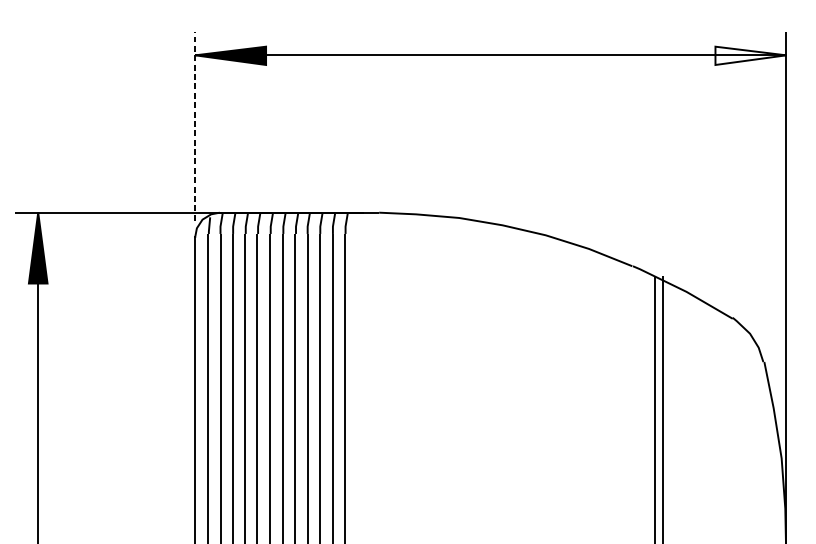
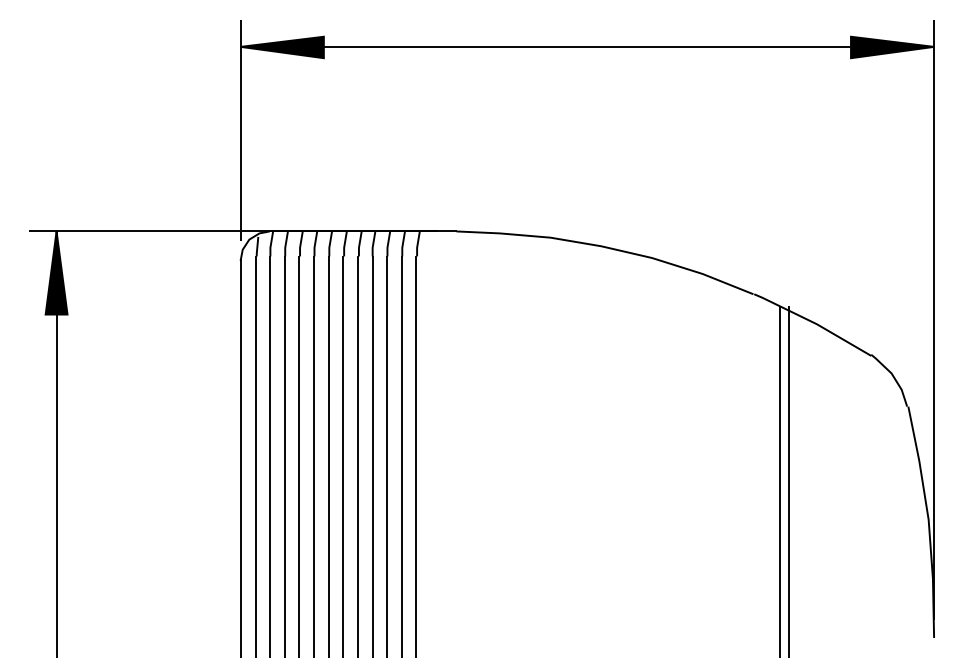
fill: (750, 55) -> (892, 47), added
line: (195, 126) -> (240, 130), dashed -> solid

